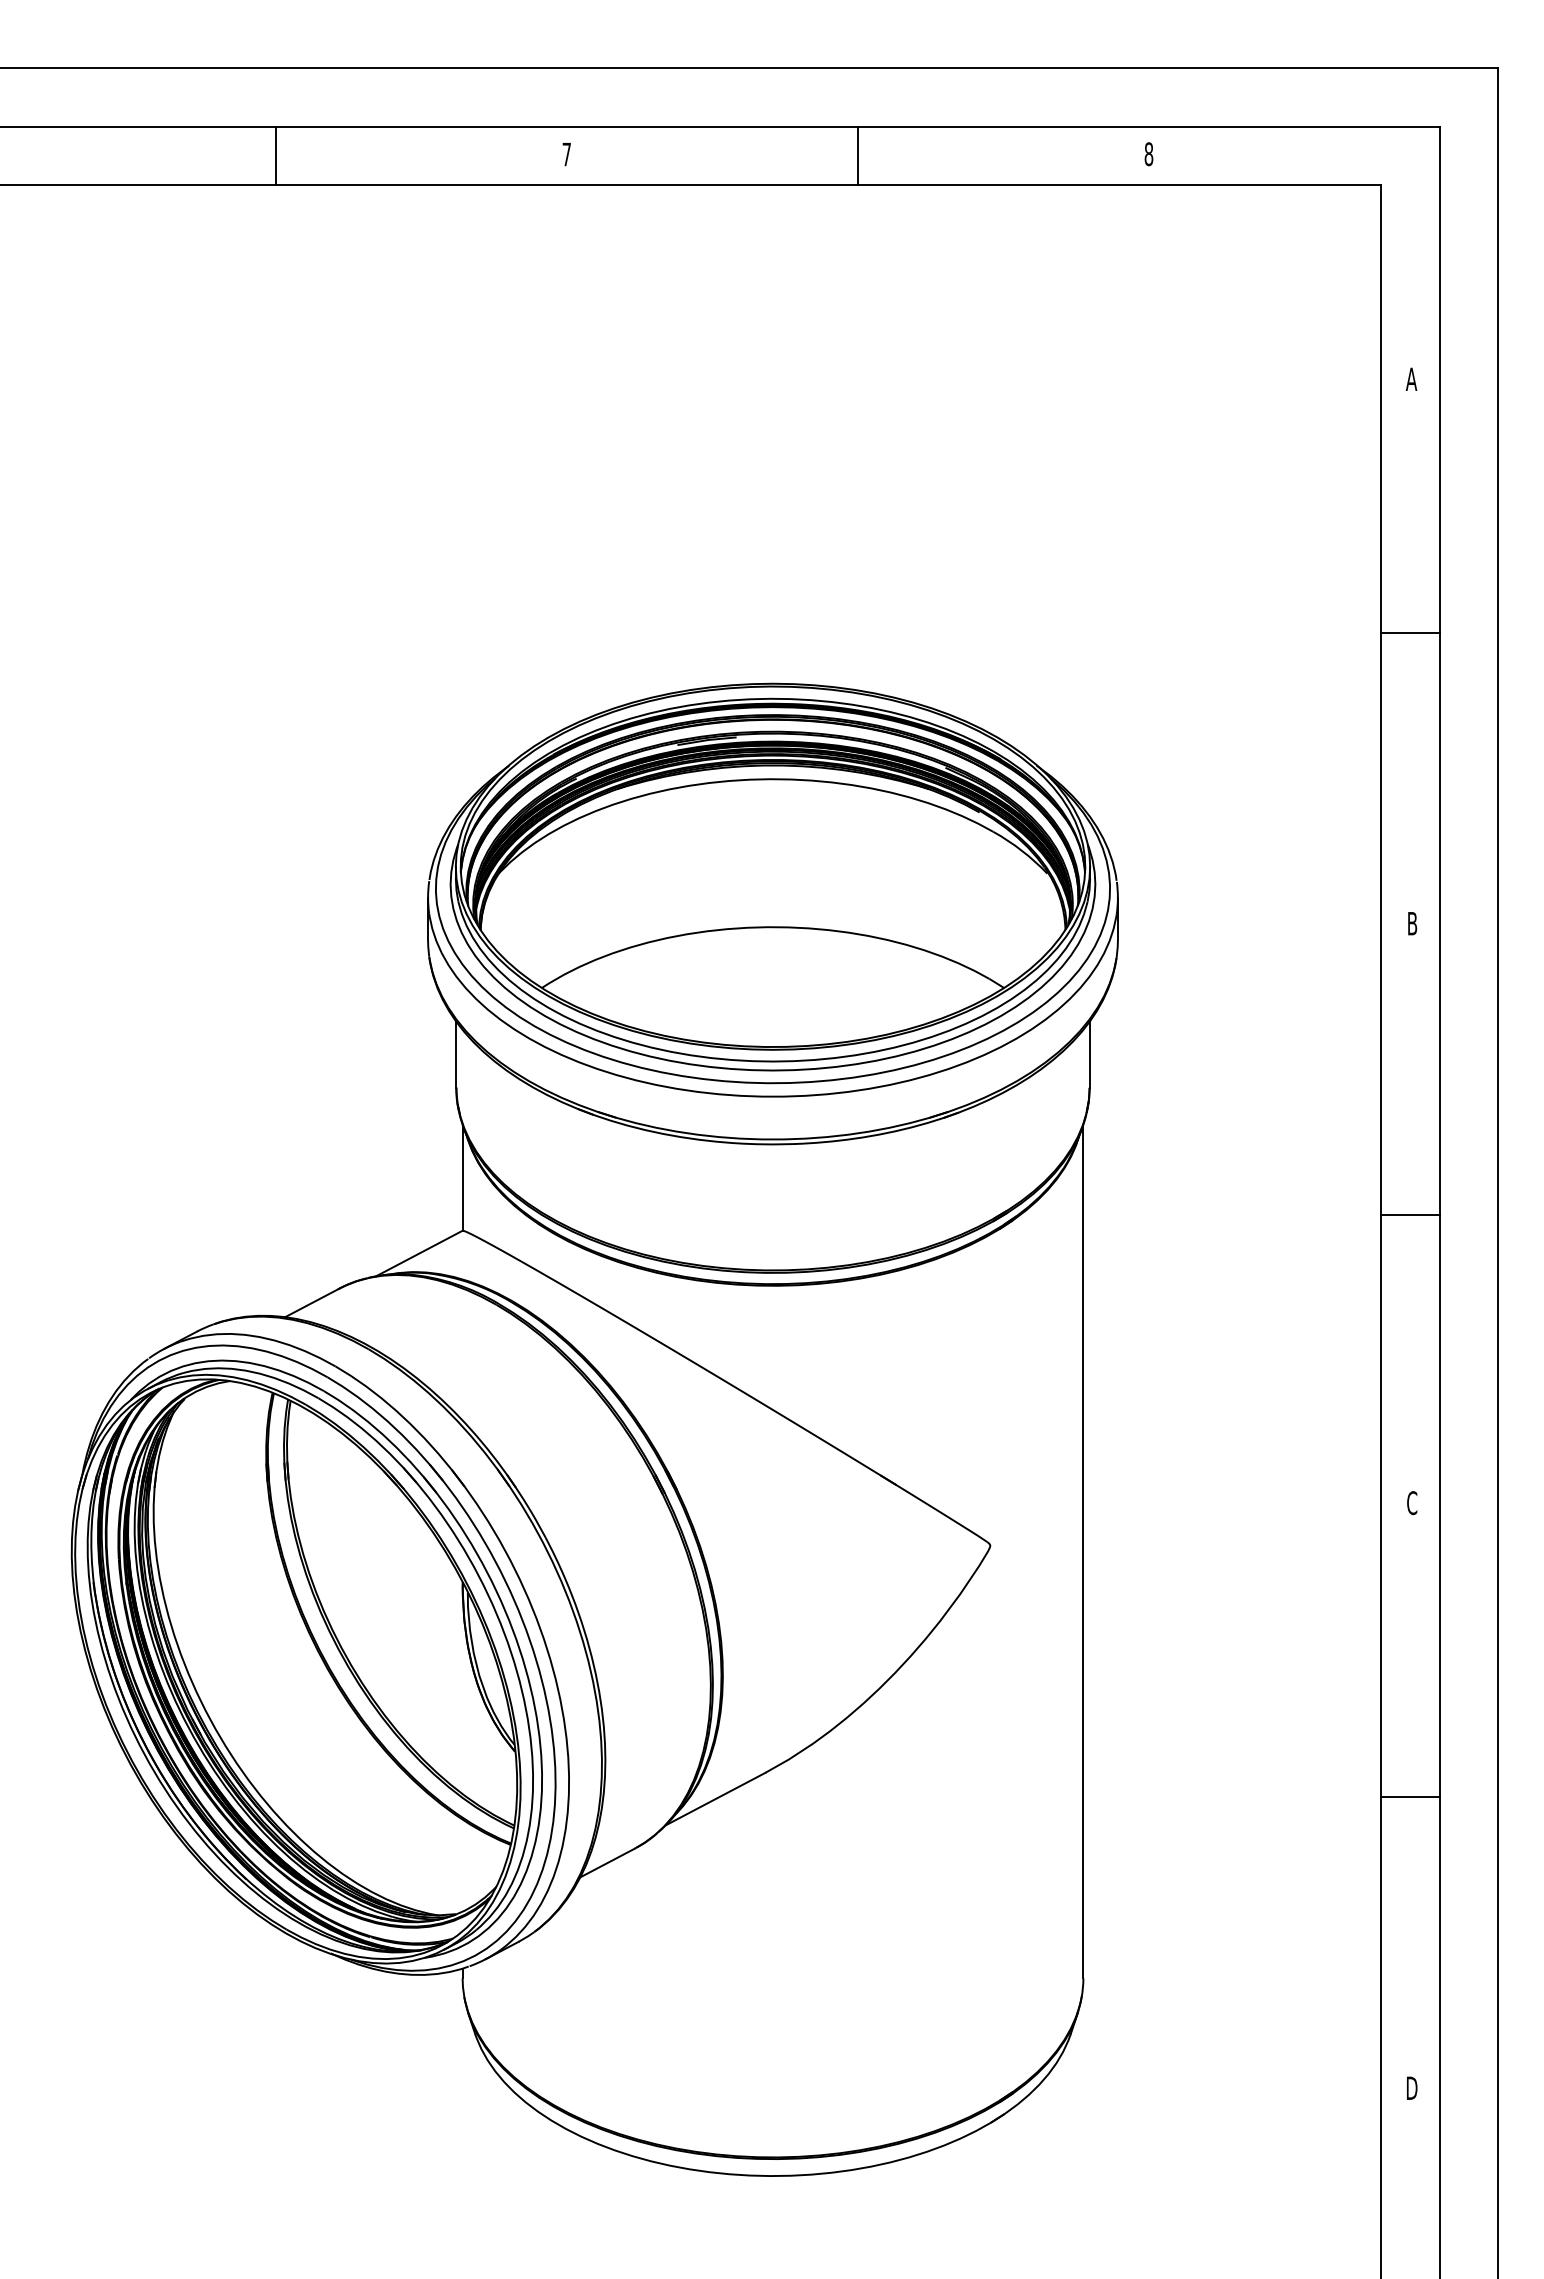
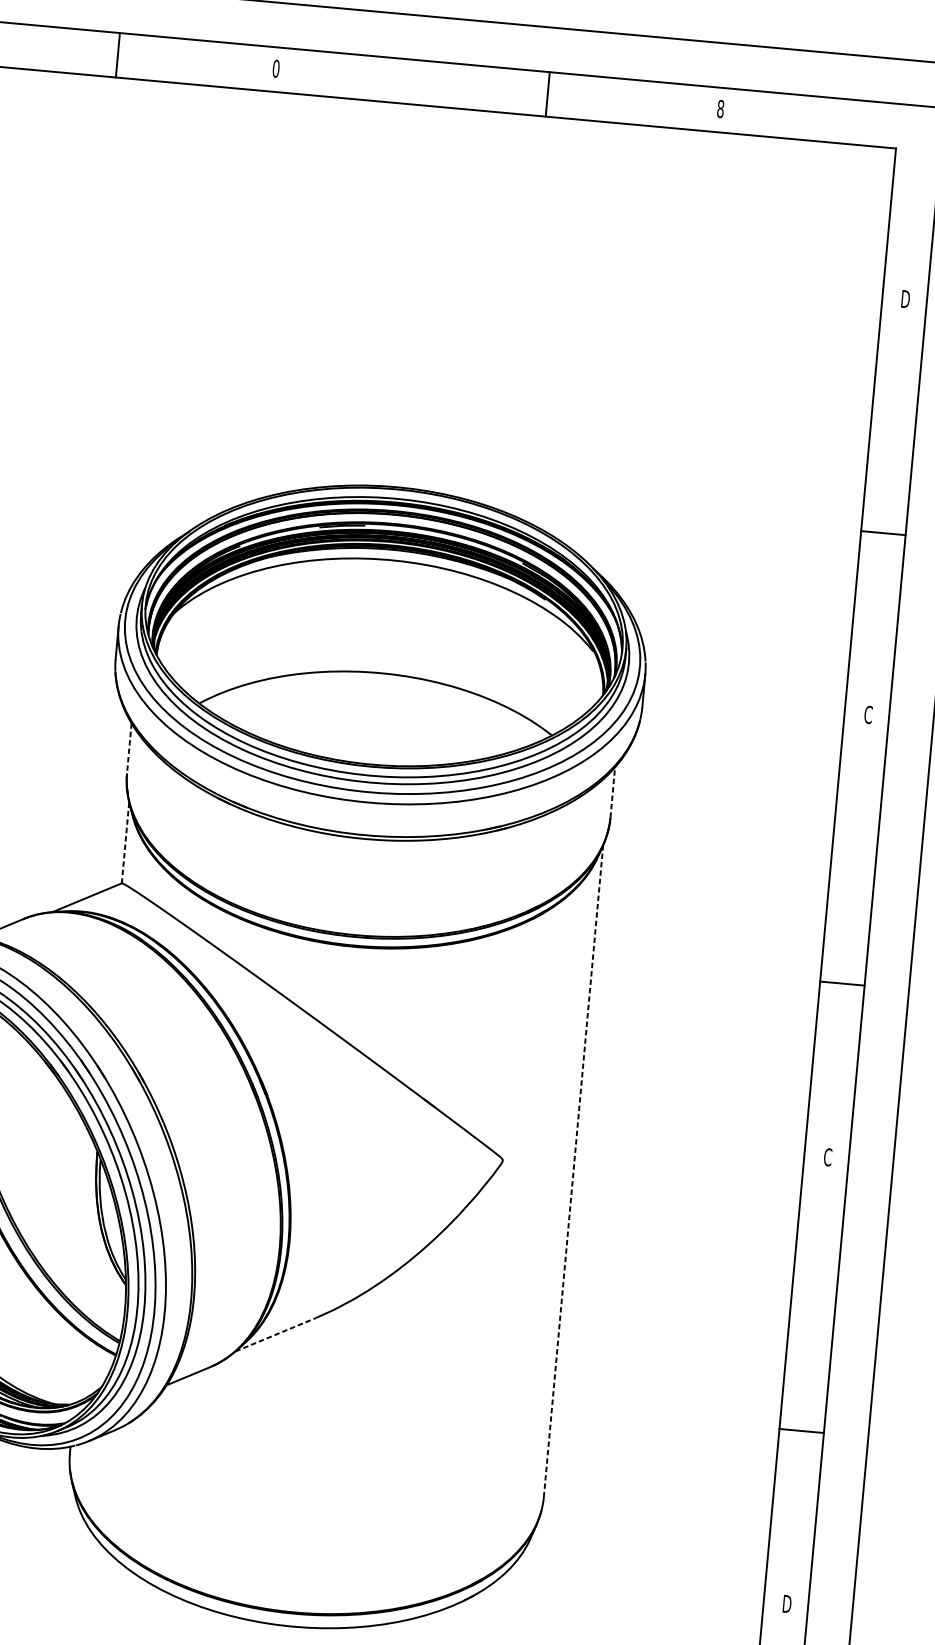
text: (566, 154) -> (275, 68), 7 -> 0
line: (275, 155) -> (117, 55), moved
line: (857, 155) -> (547, 94), moved
text: (1411, 378) -> (905, 298), A -> D
line: (1410, 632) -> (883, 532), moved
text: (1412, 923) -> (868, 714), B -> C
line: (456, 1054) -> (129, 748), solid -> dashed
line: (1089, 1054) -> (612, 792), solid -> dashed
line: (462, 1177) -> (125, 842), solid -> dashed
line: (1410, 1214) -> (842, 983), moved
line: (1083, 1551) -> (573, 1171), solid -> dashed
line: (1410, 1796) -> (801, 1430), moved
line: (715, 1799) -> (275, 1335), solid -> dashed

